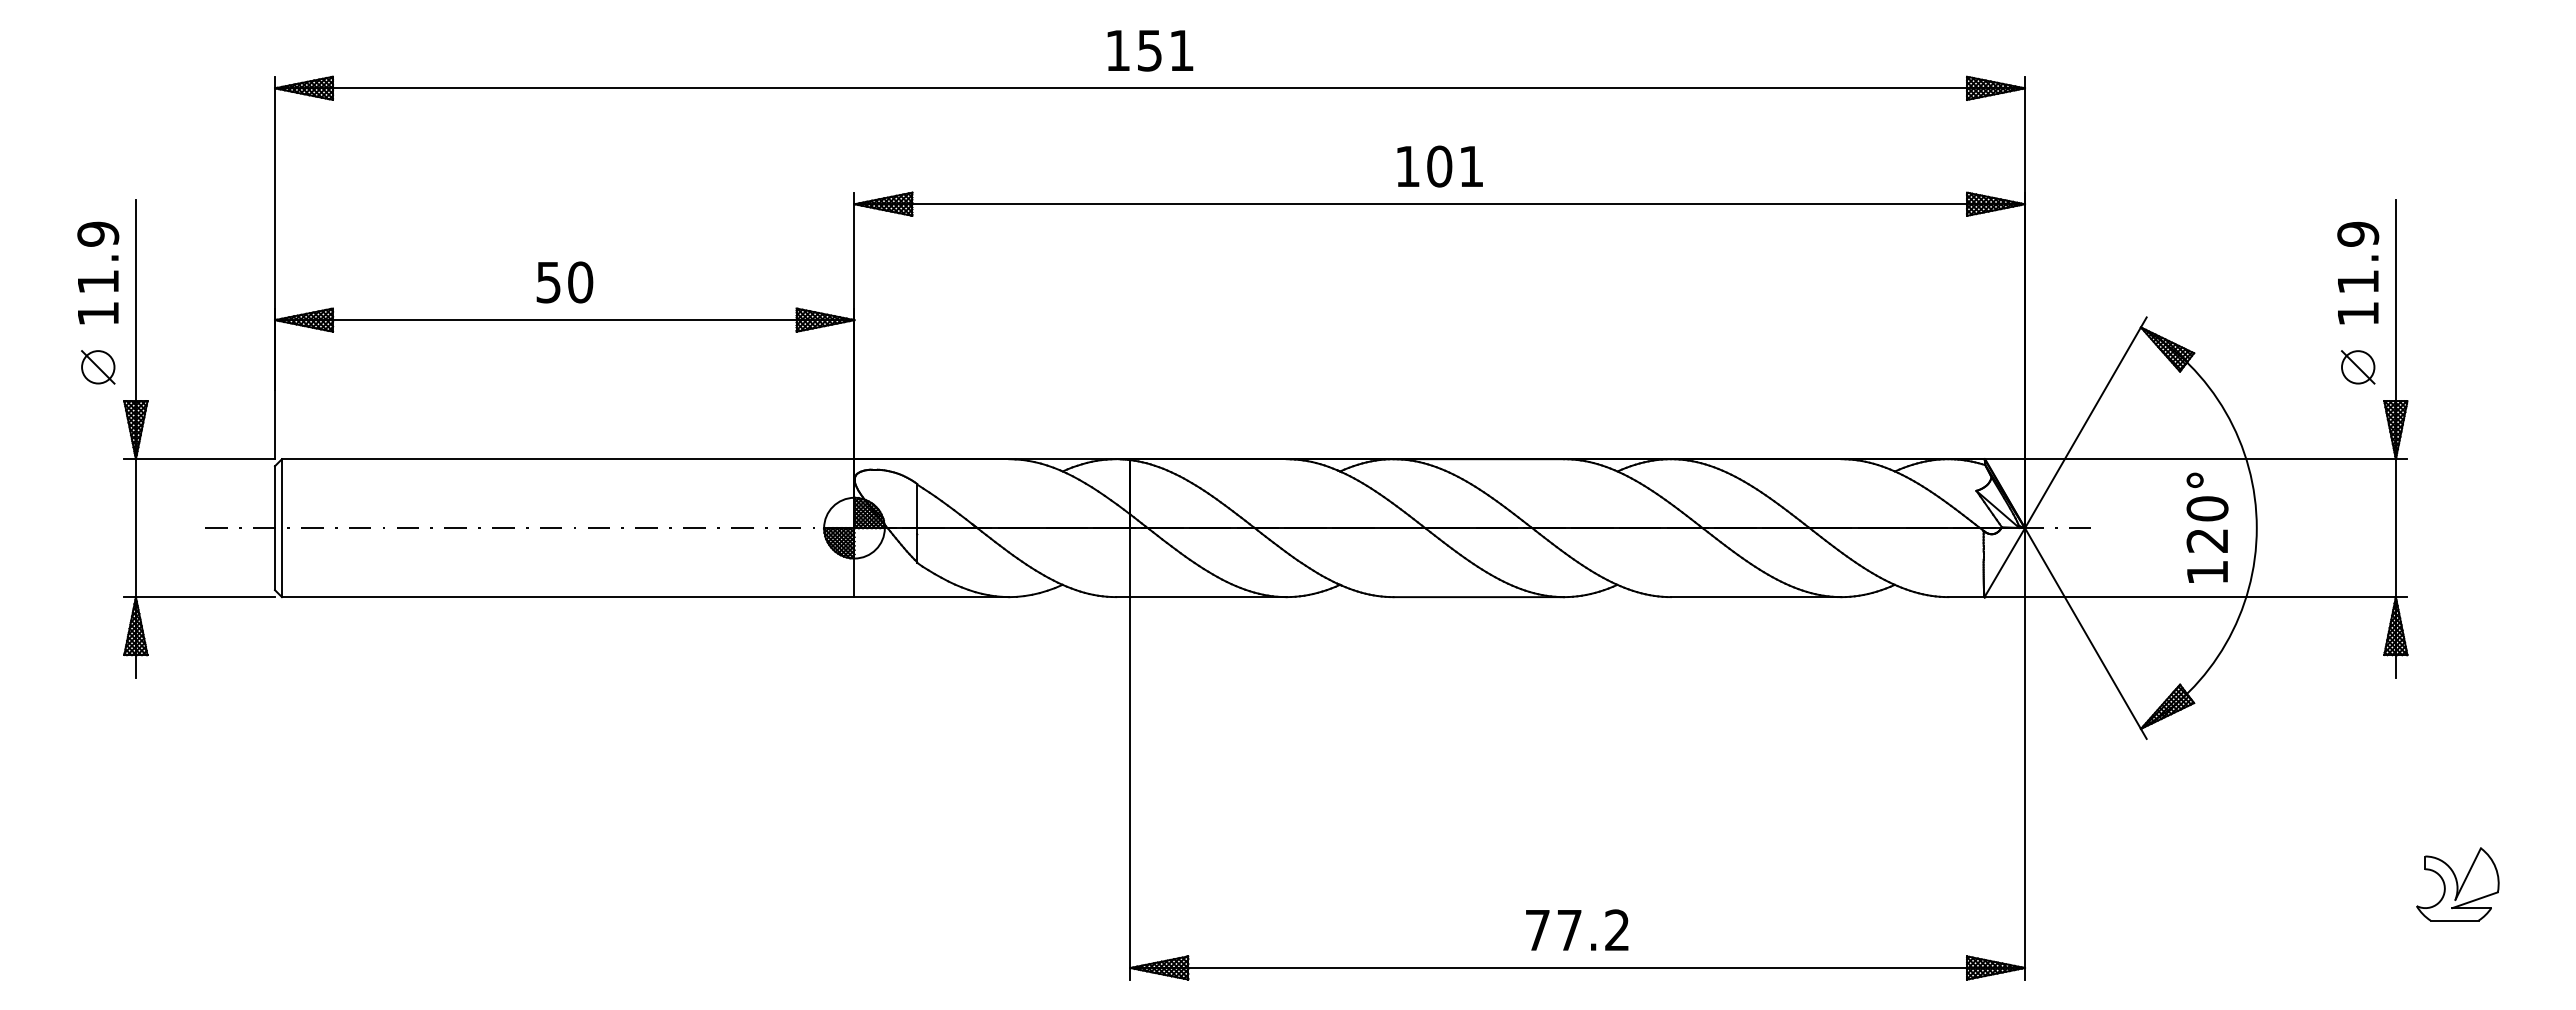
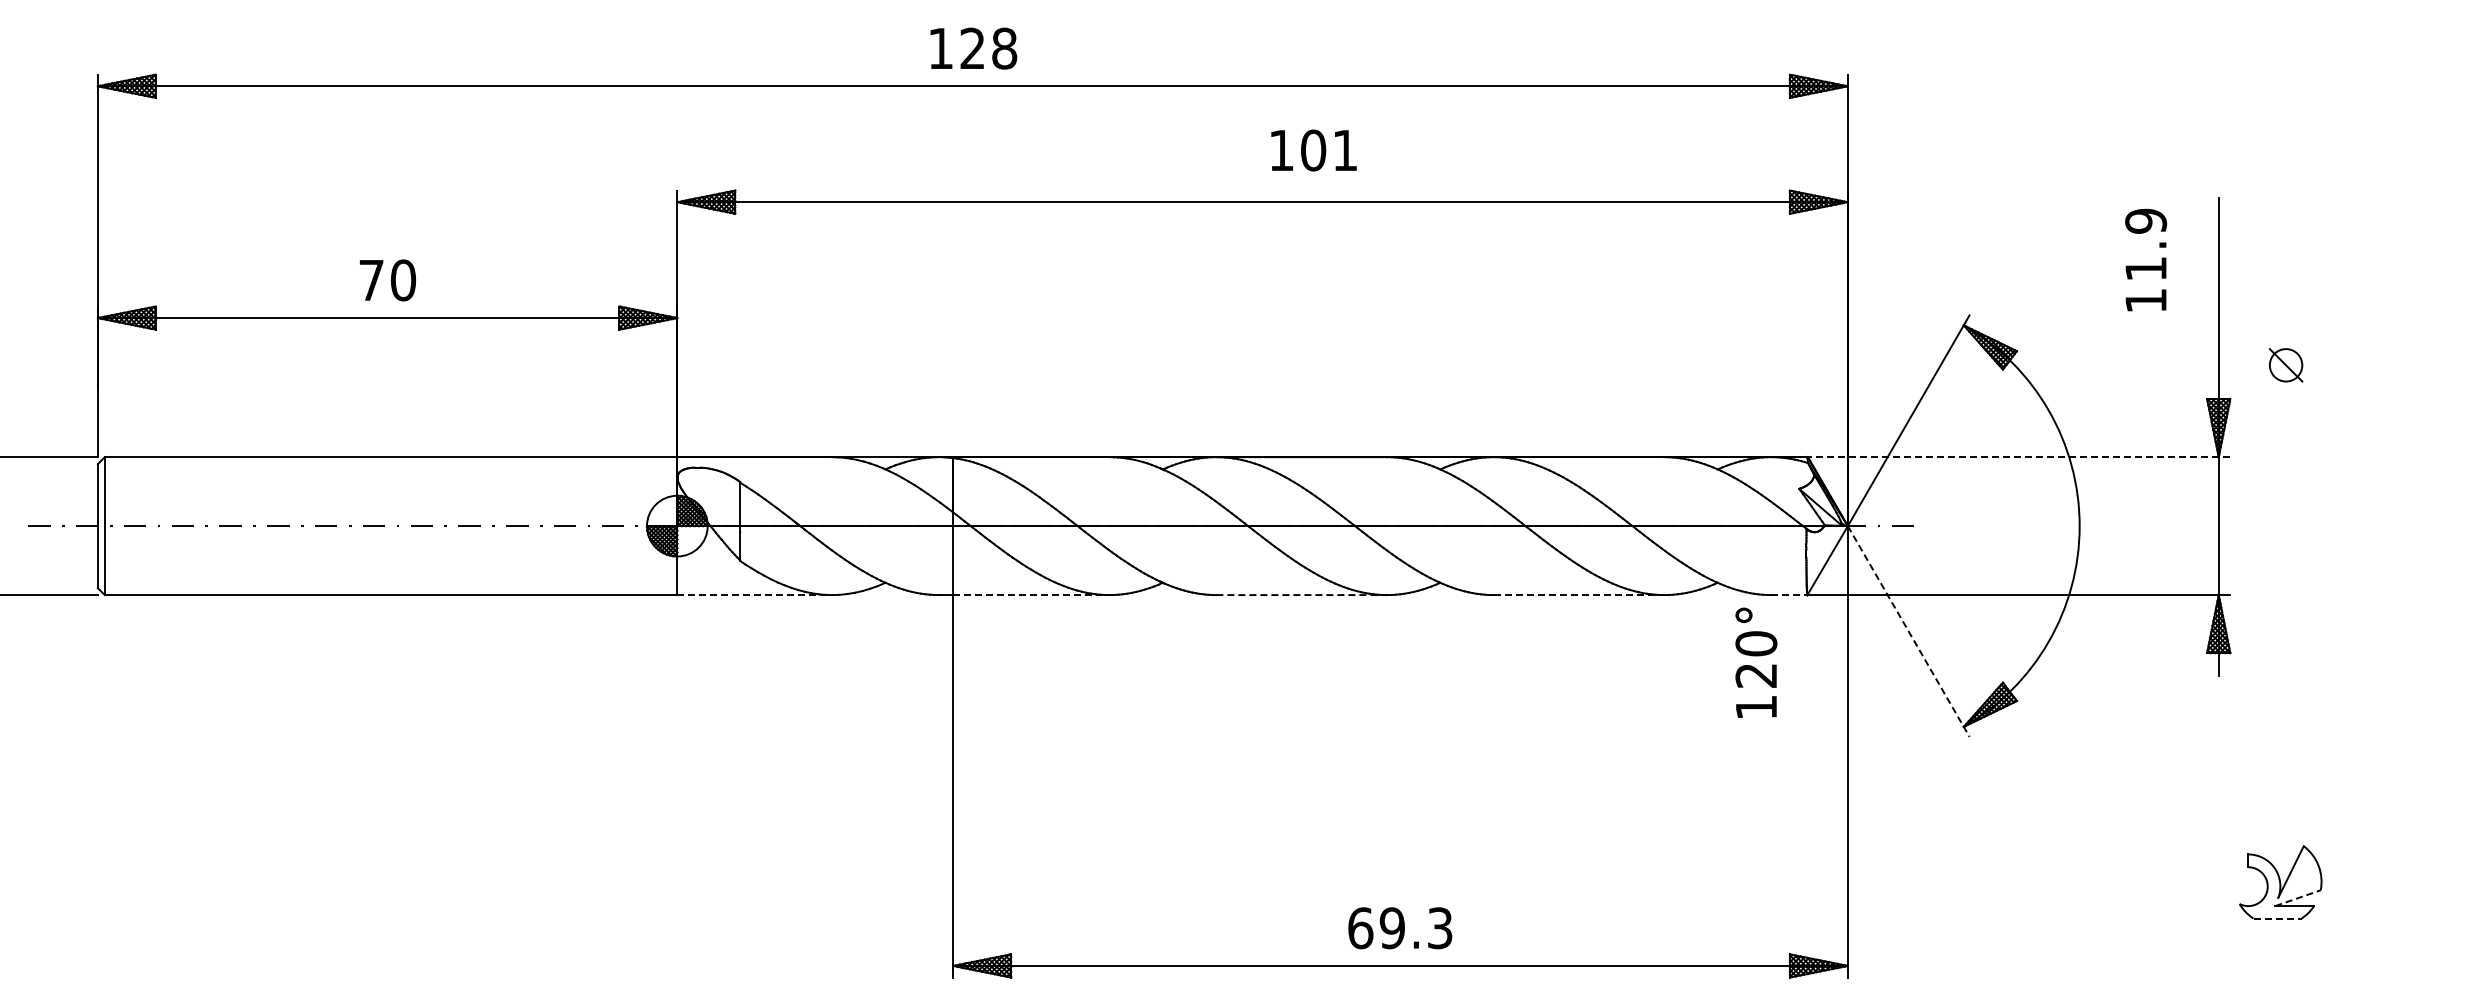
text: (1165, 50) -> (988, 48), 151 -> 128
text: (1439, 166) -> (1313, 150), moved
text: (2358, 272) -> (2146, 259), moved
text: (548, 282) -> (371, 280), 50 -> 70
part: (2358, 367) -> (2286, 365), moved
line: (2195, 459) -> (2018, 457), solid -> dashed
text: (2207, 527) -> (1756, 662), moved
line: (932, 597) -> (755, 595), solid -> dashed
line: (1208, 597) -> (1031, 595), solid -> dashed
line: (1479, 597) -> (1302, 595), solid -> dashed
line: (1756, 597) -> (1579, 595), solid -> dashed
line: (1966, 597) -> (1789, 595), solid -> dashed
line: (2085, 633) -> (1908, 631), solid -> dashed
line: (2475, 900) -> (2298, 898), solid -> dashed
line: (2455, 920) -> (2278, 918), solid -> dashed
text: (1577, 930) -> (1400, 928), 77.2 -> 69.3

